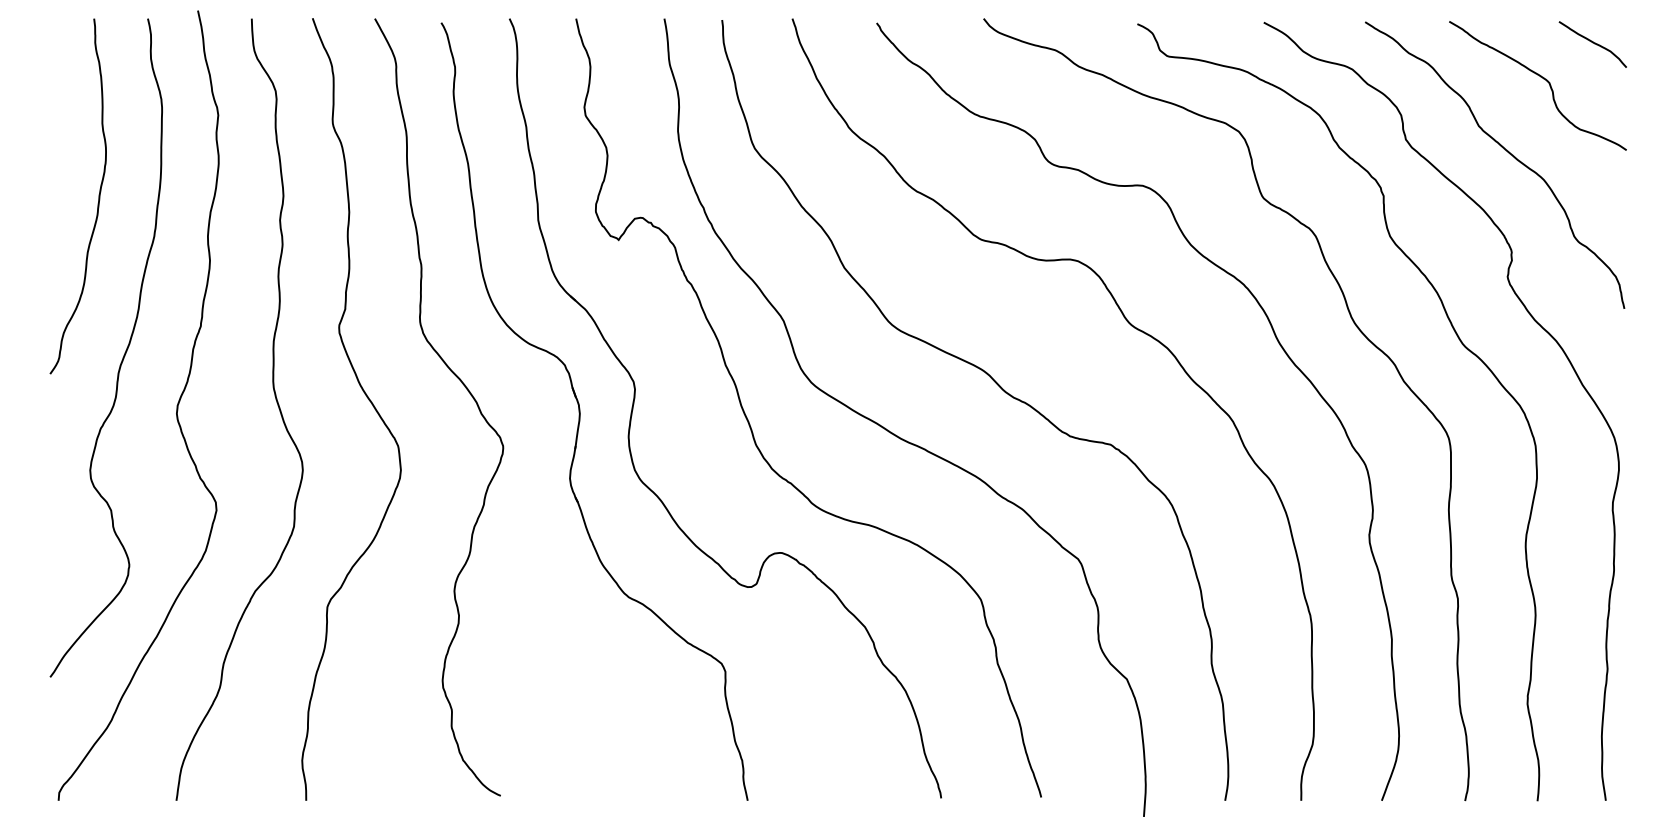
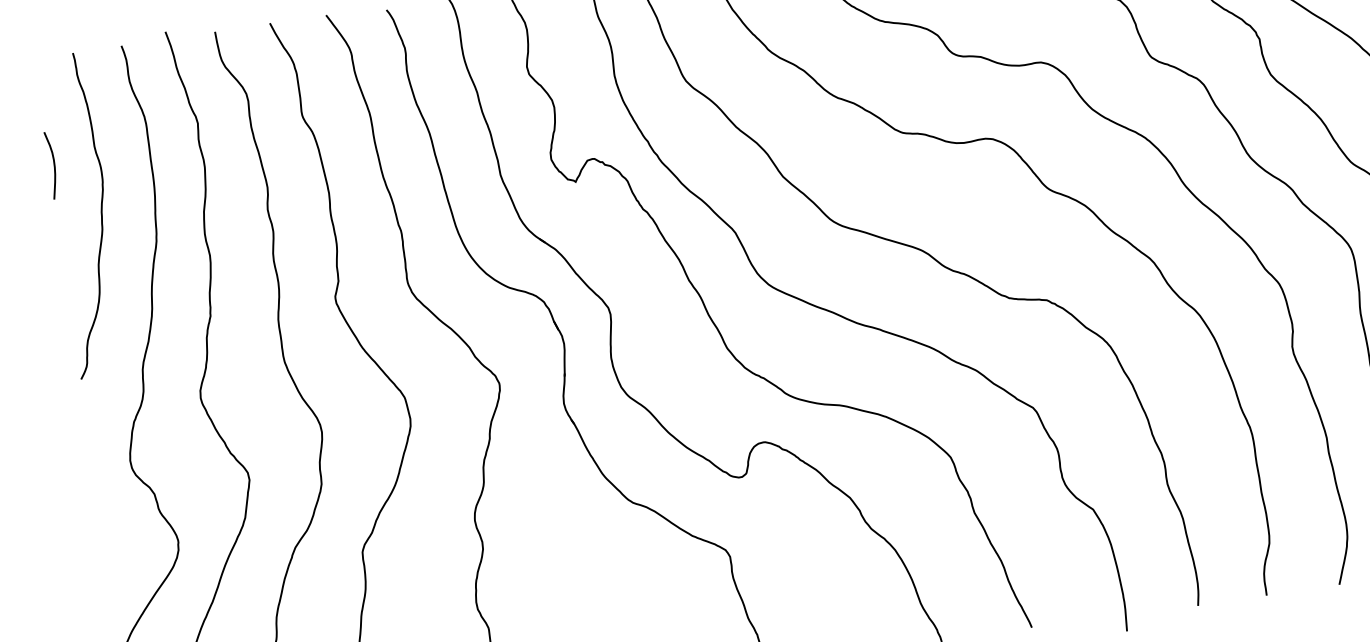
curve: (55, 136) -> (53, 164), added

